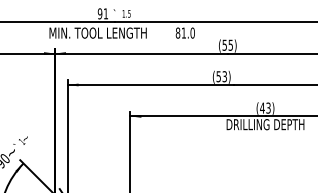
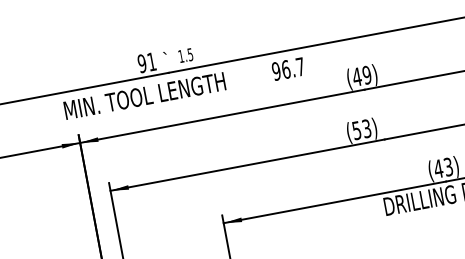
text: (184, 32) -> (286, 68), 81.0 -> 96.7
text: (227, 44) -> (361, 74), (55) -> (49)

